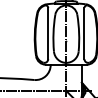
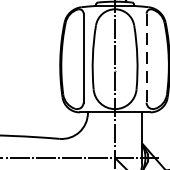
line: (84, 33) -> (146, 58), solid -> dashed

